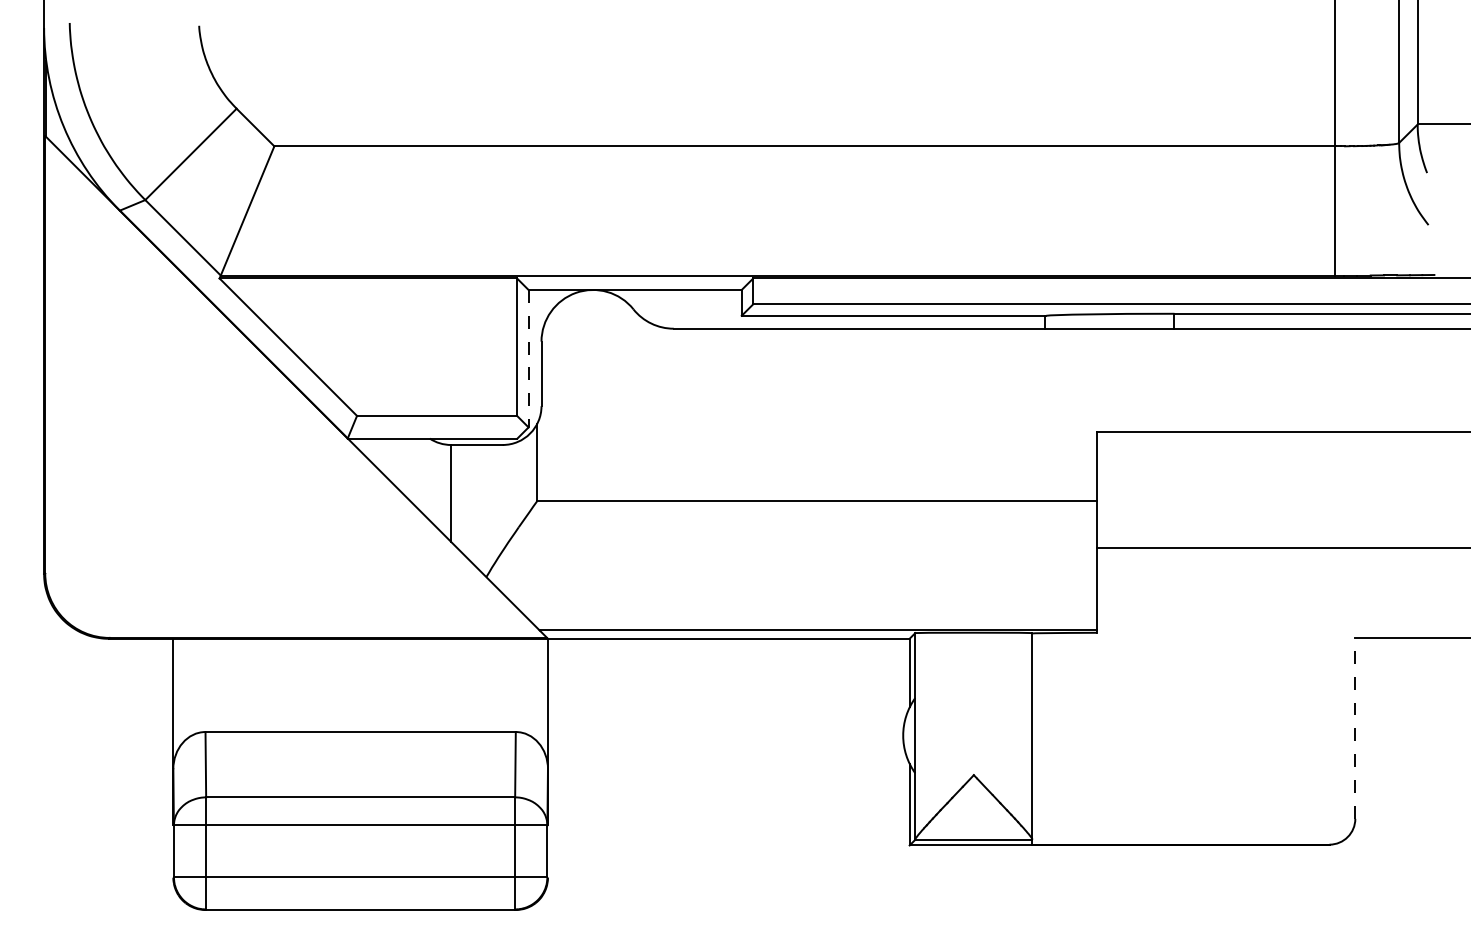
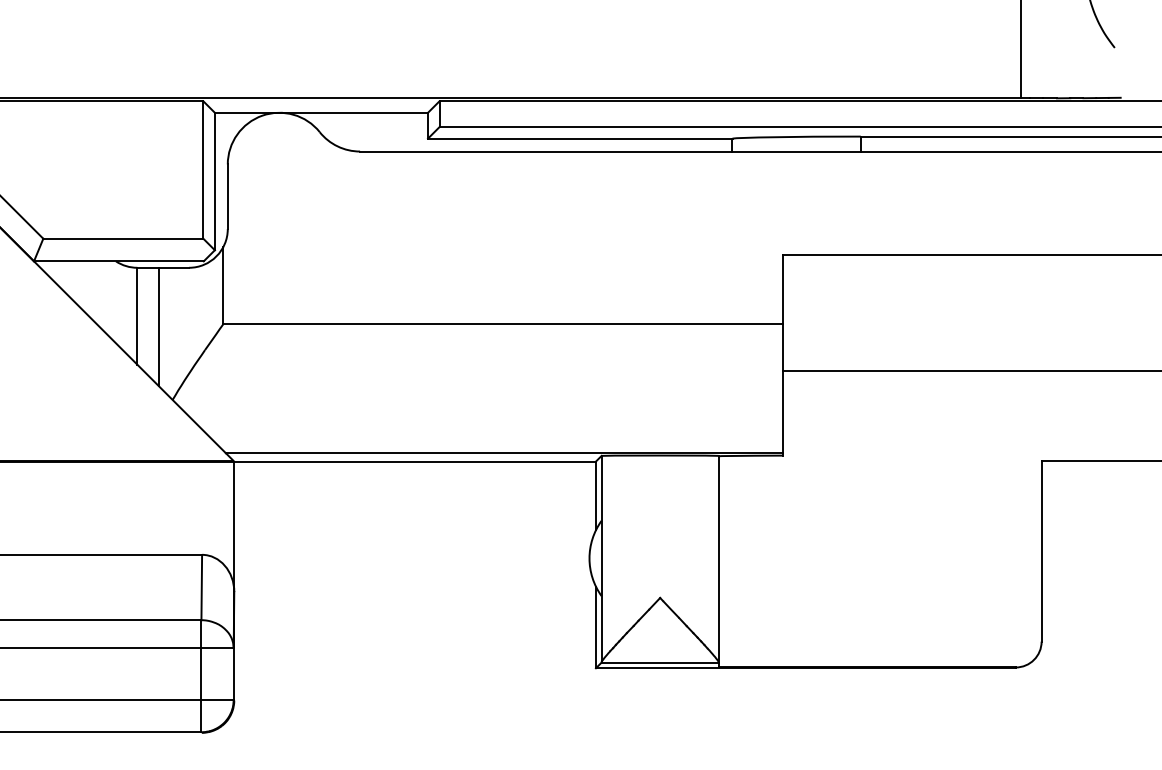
line: (528, 358) -> (214, 181), dashed -> solid
line: (472, 503) -> (158, 326), added
line: (1355, 727) -> (1041, 550), dashed -> solid

